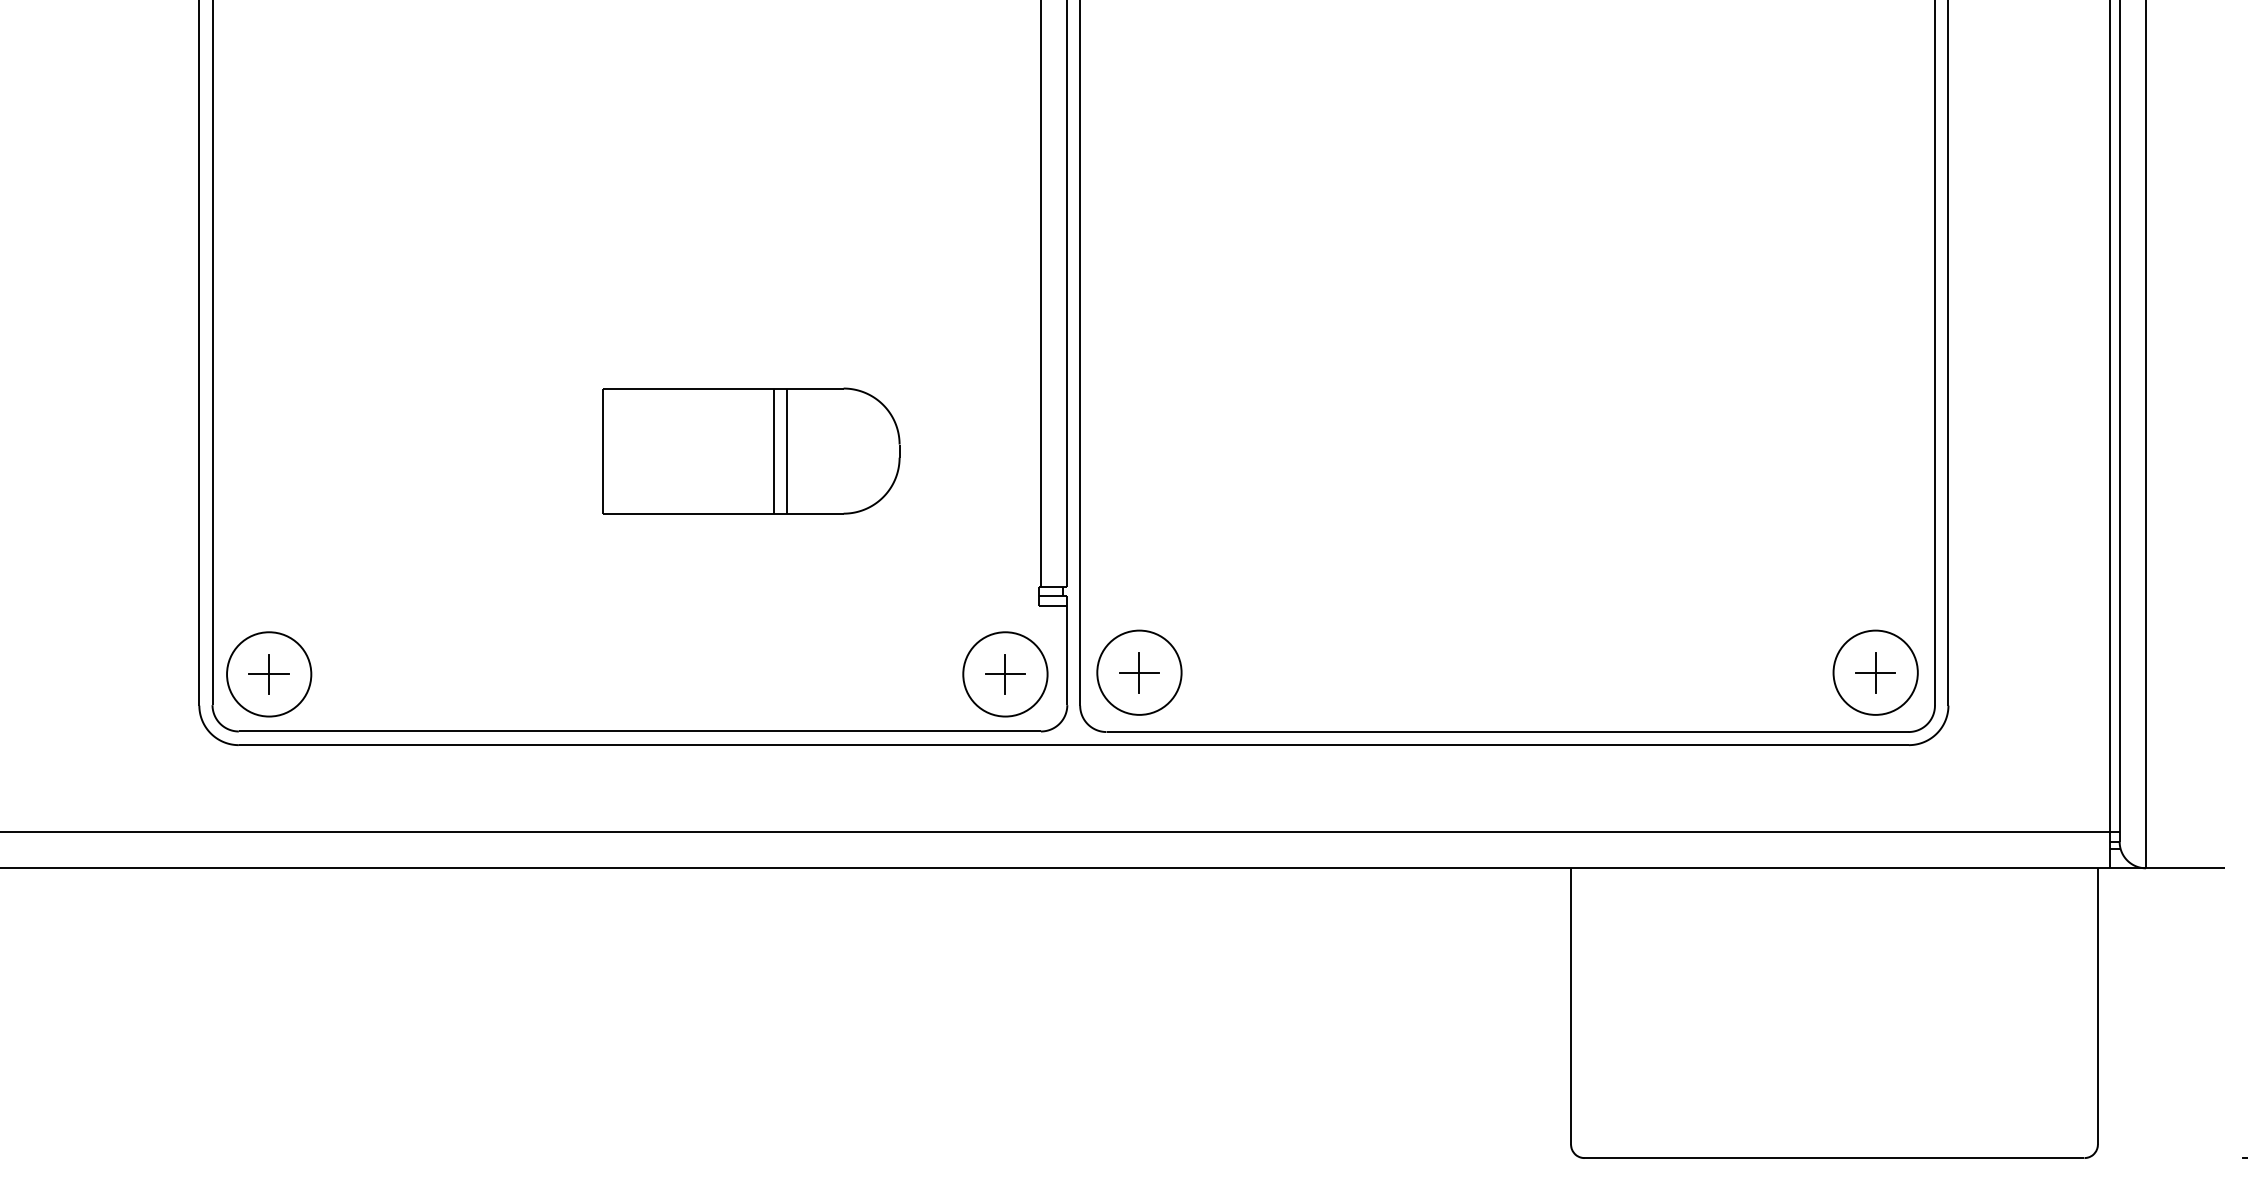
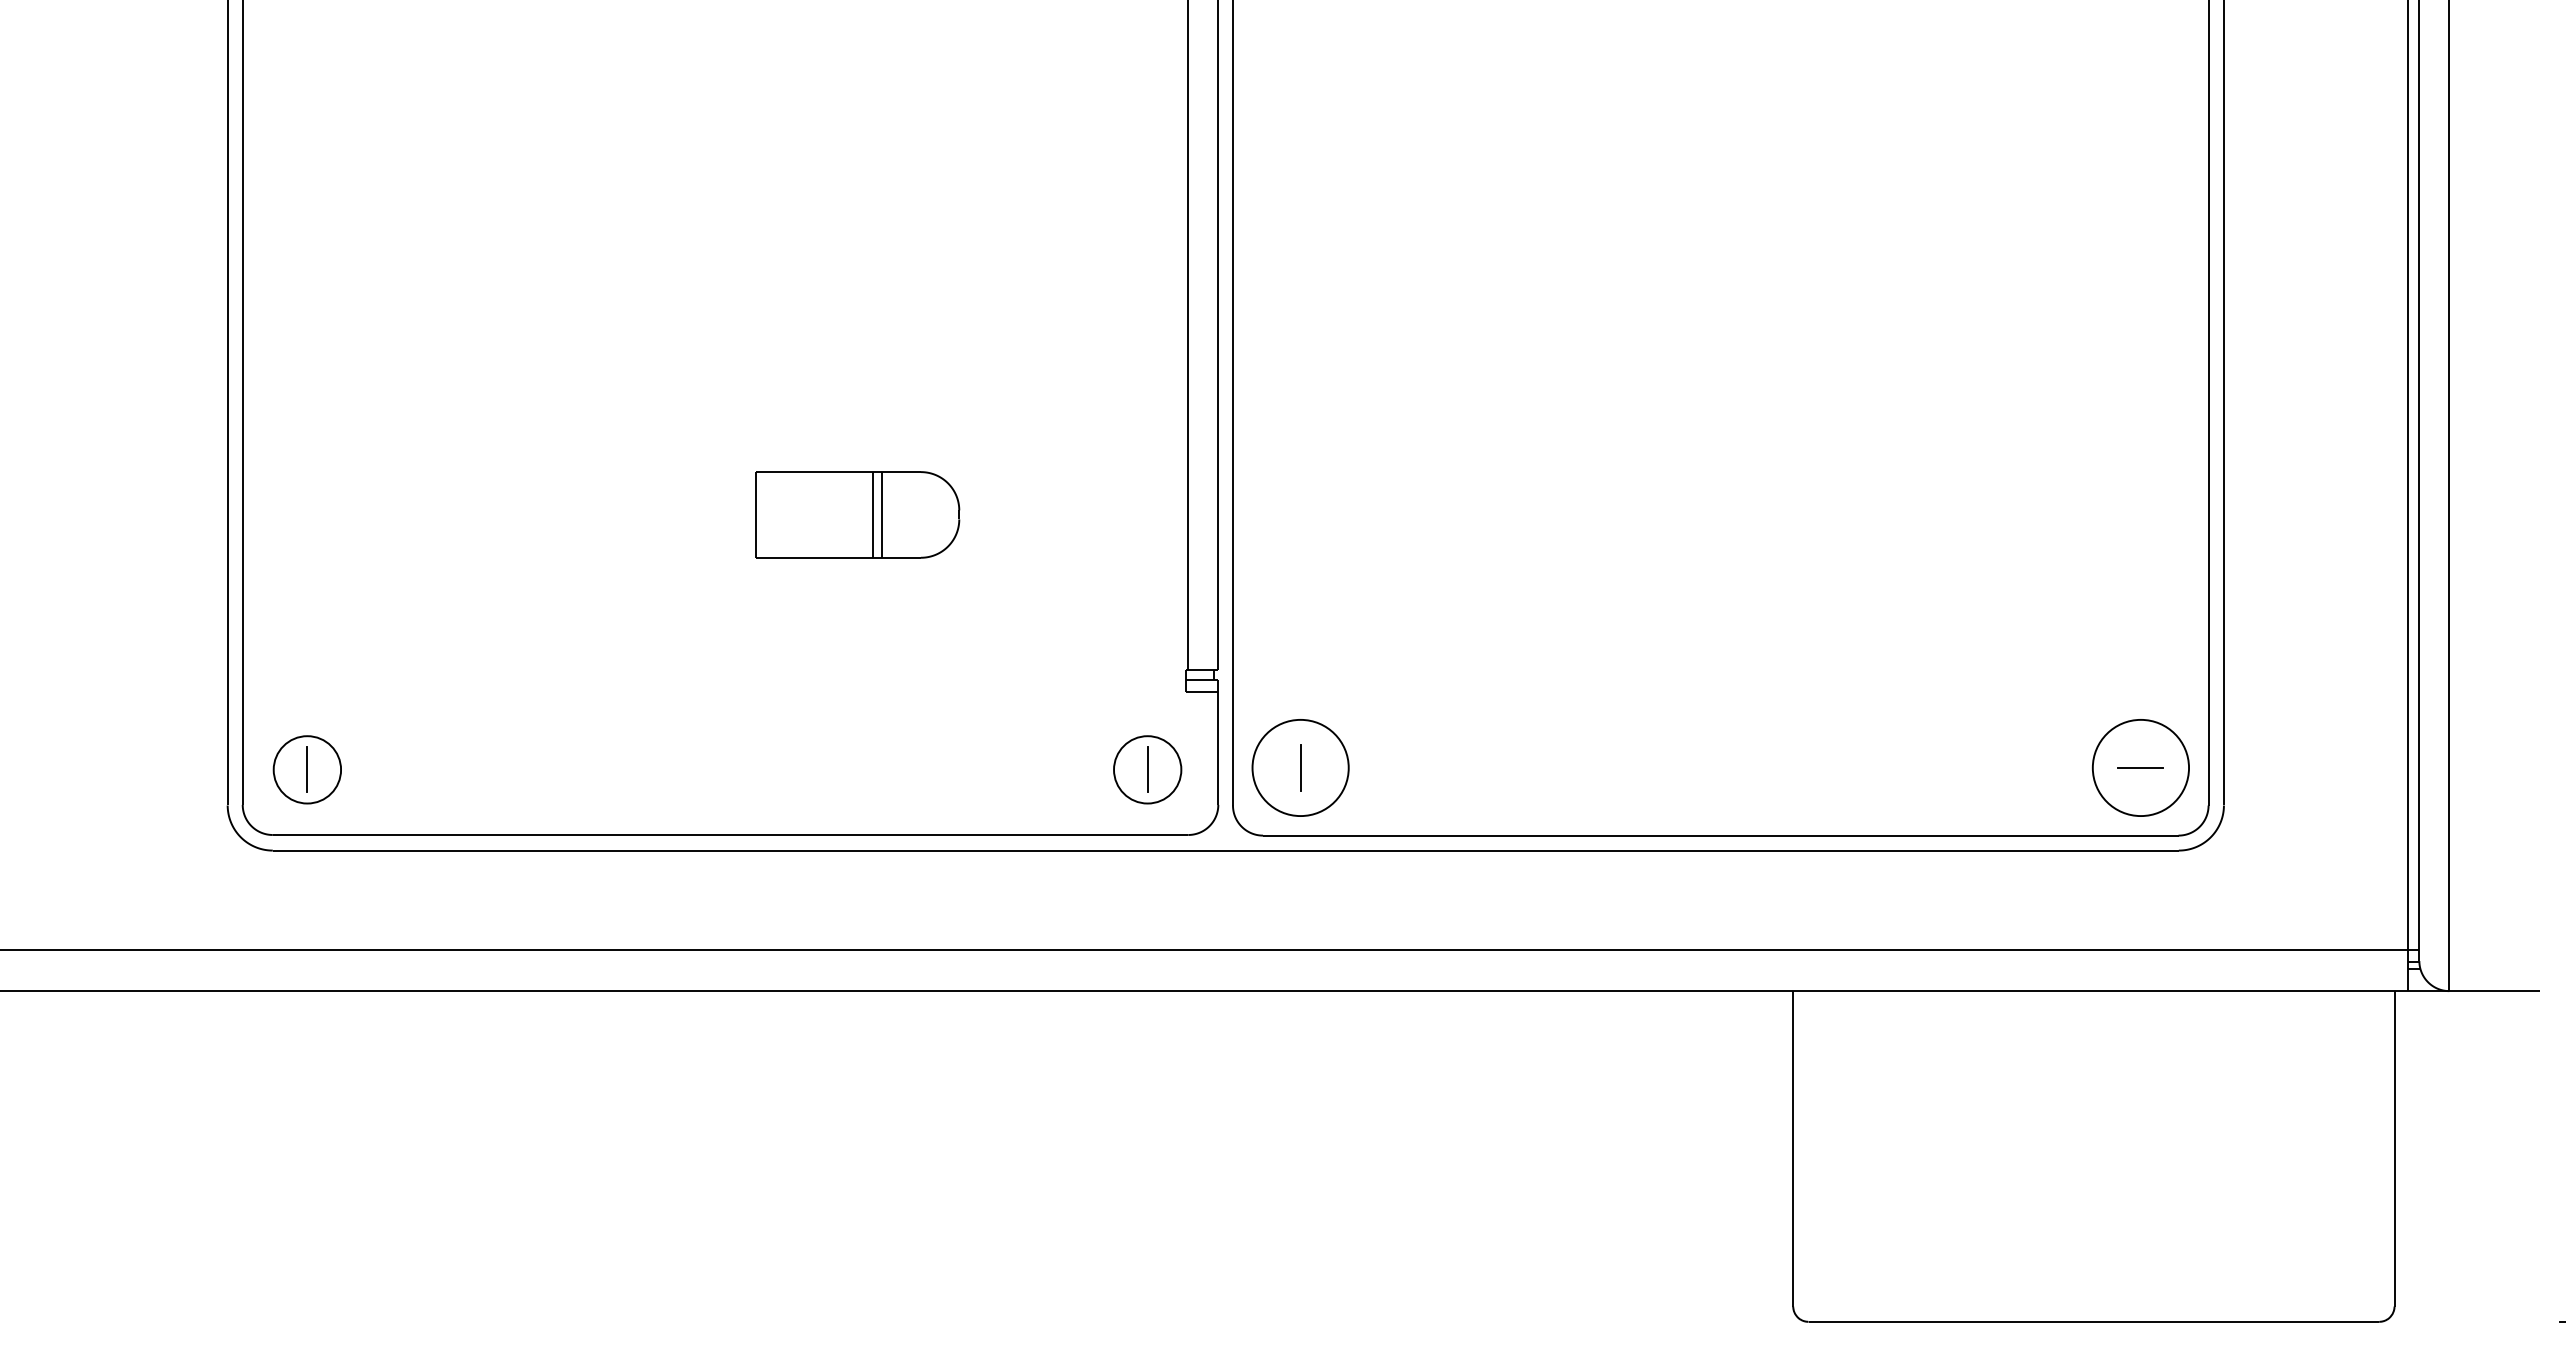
part: (751, 450) -> (857, 514), size x0.6
line: (1139, 672) -> (1300, 767), removed
line: (1875, 672) -> (2140, 767), removed
line: (268, 674) -> (306, 769), removed
circle: (269, 674) -> (307, 769), size x0.7
circle: (1005, 674) -> (1147, 769), size x0.7
line: (1005, 674) -> (1147, 769), removed

